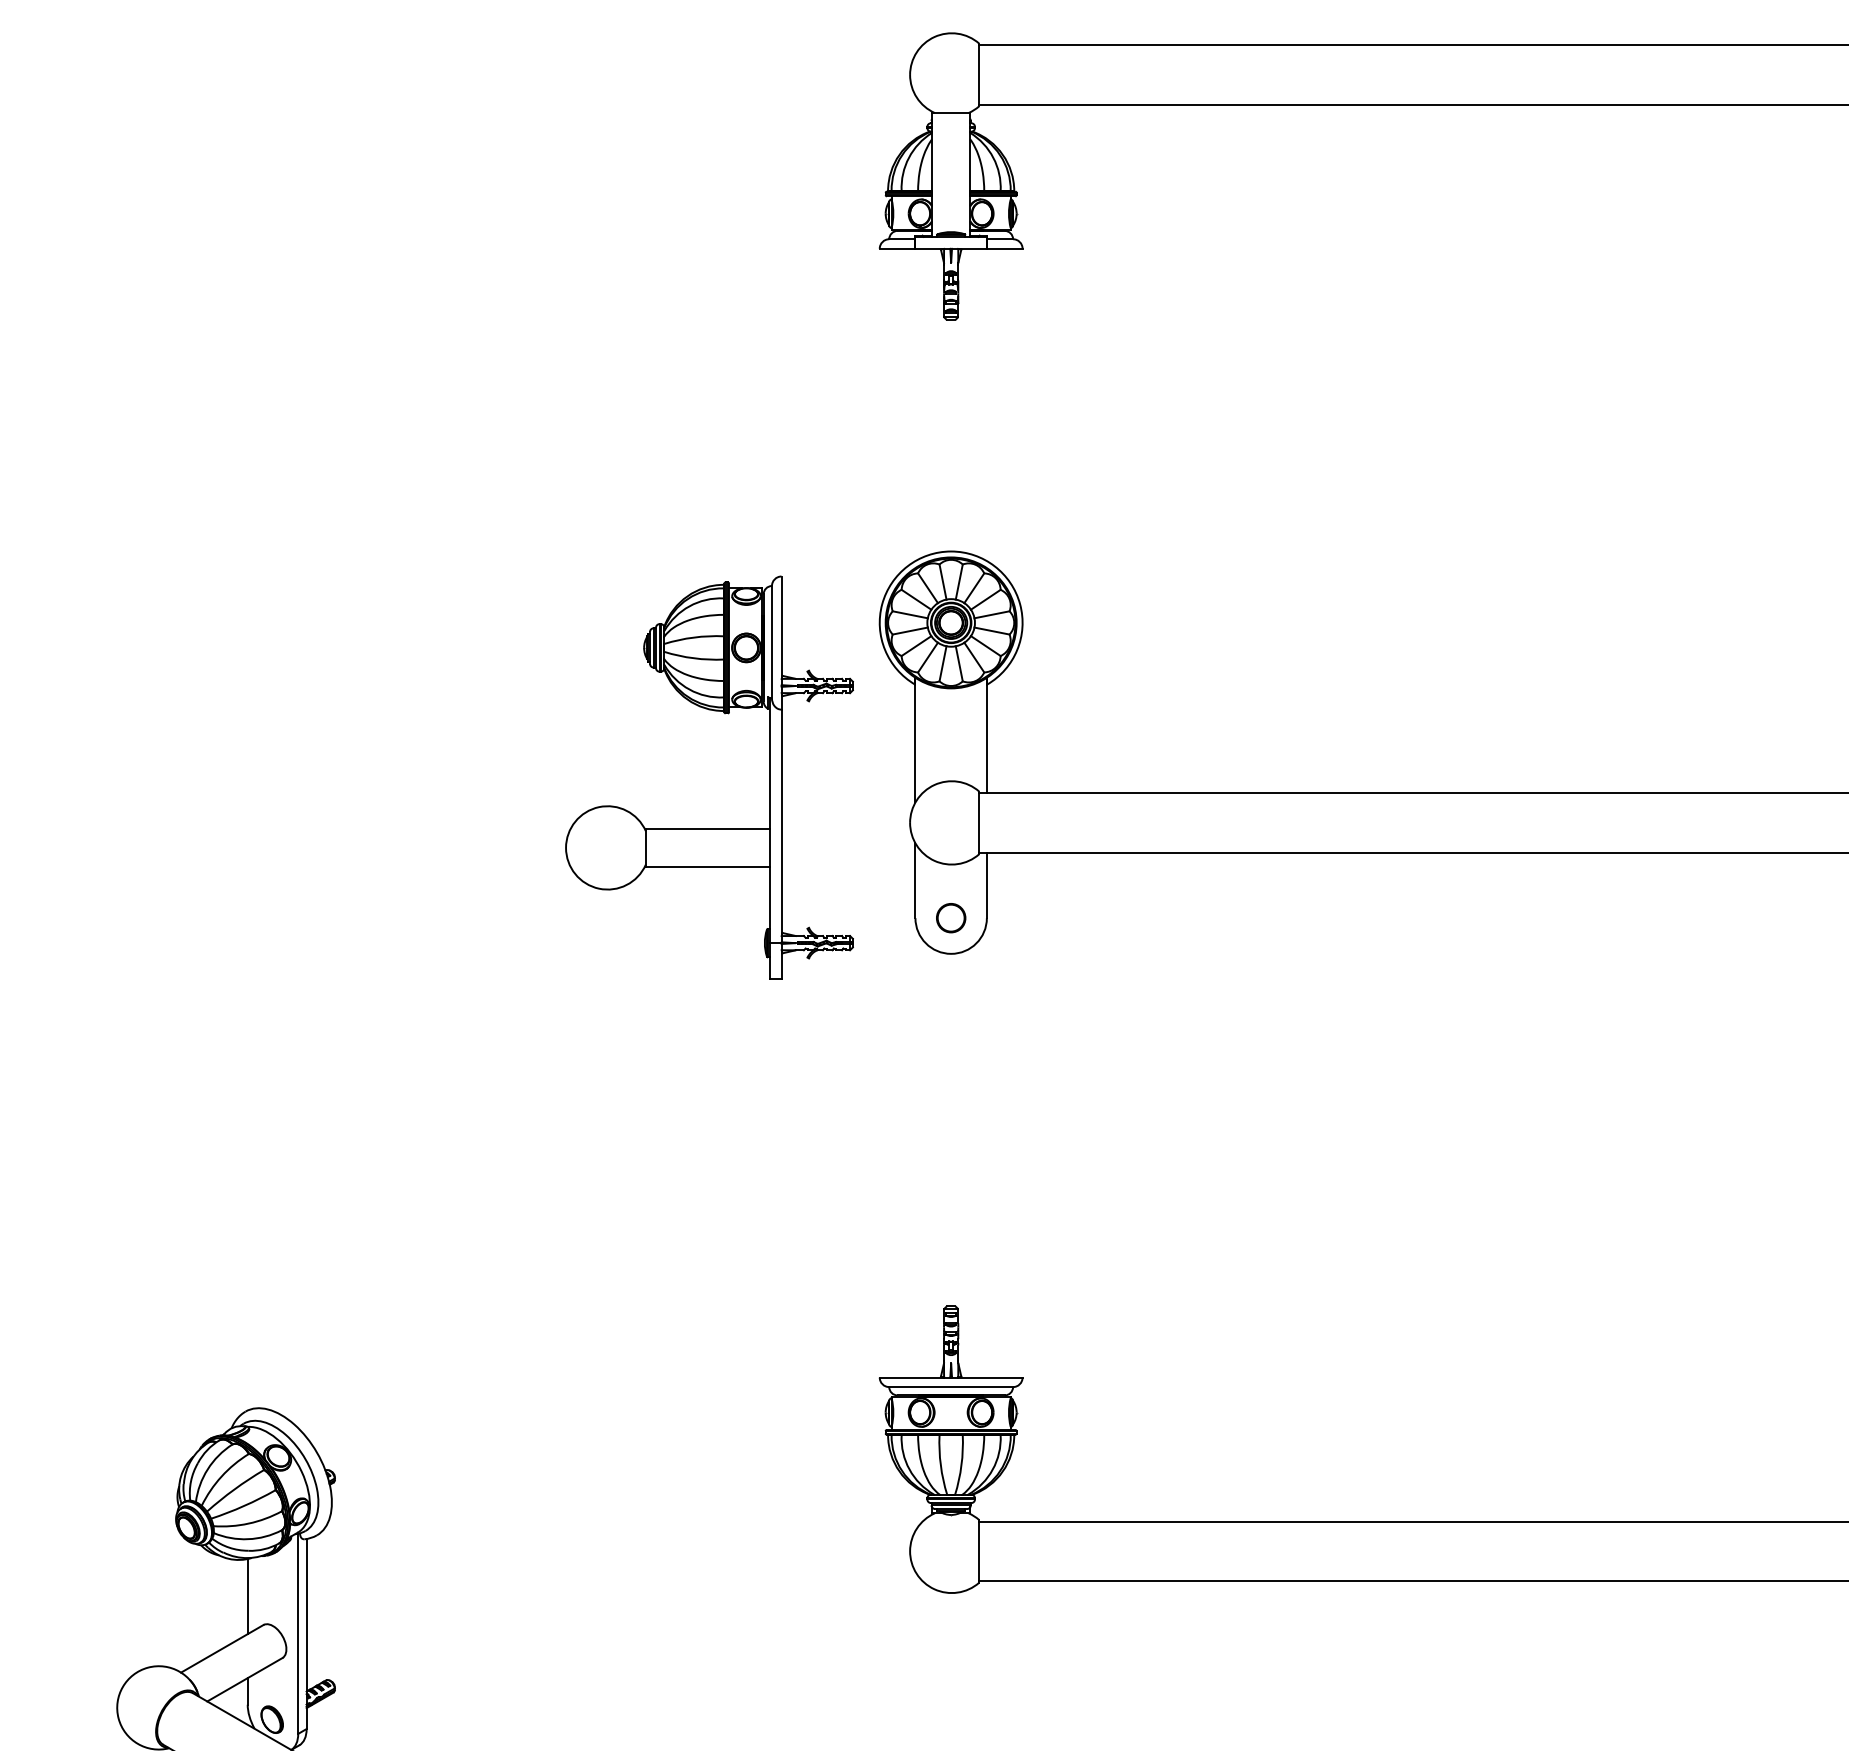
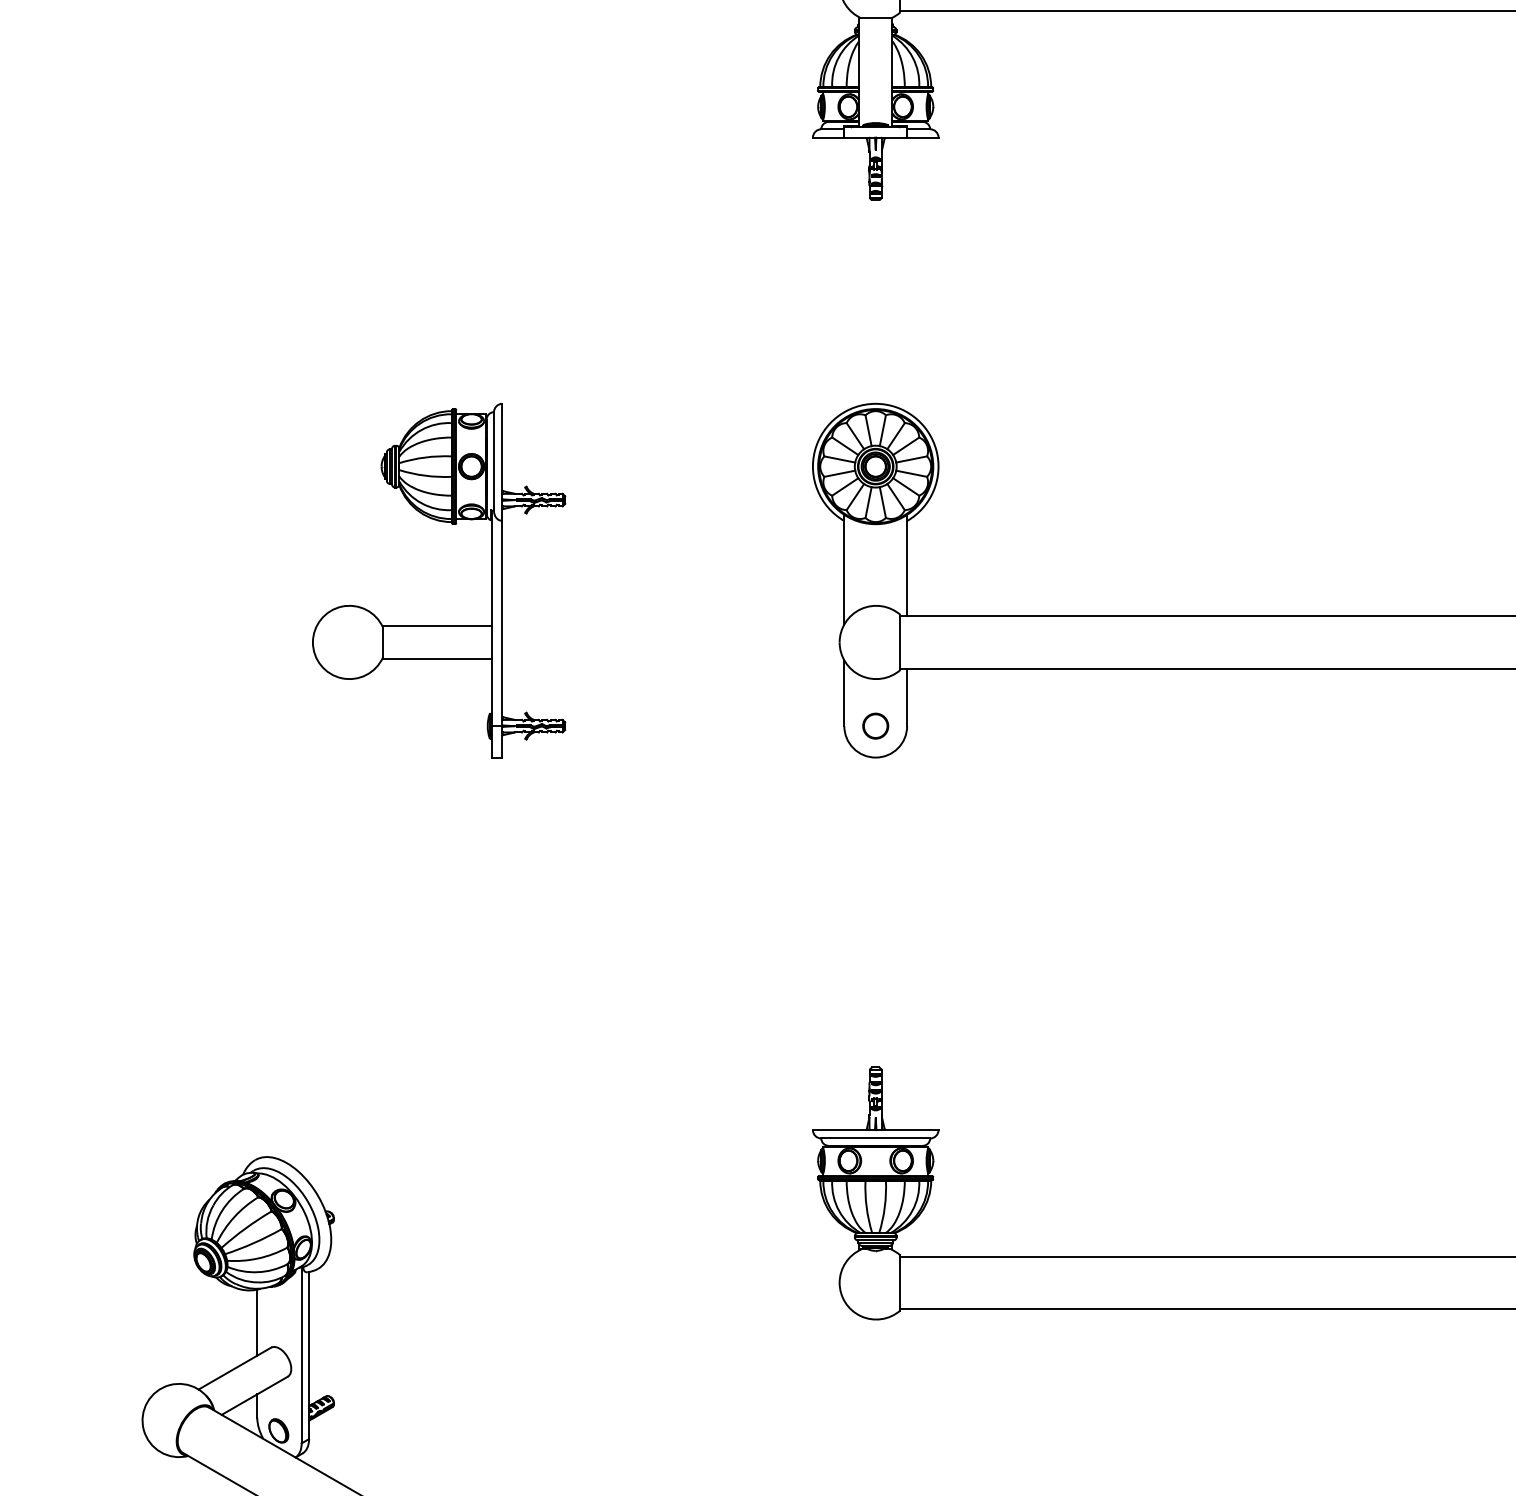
part: (709, 828) -> (439, 625), moved

